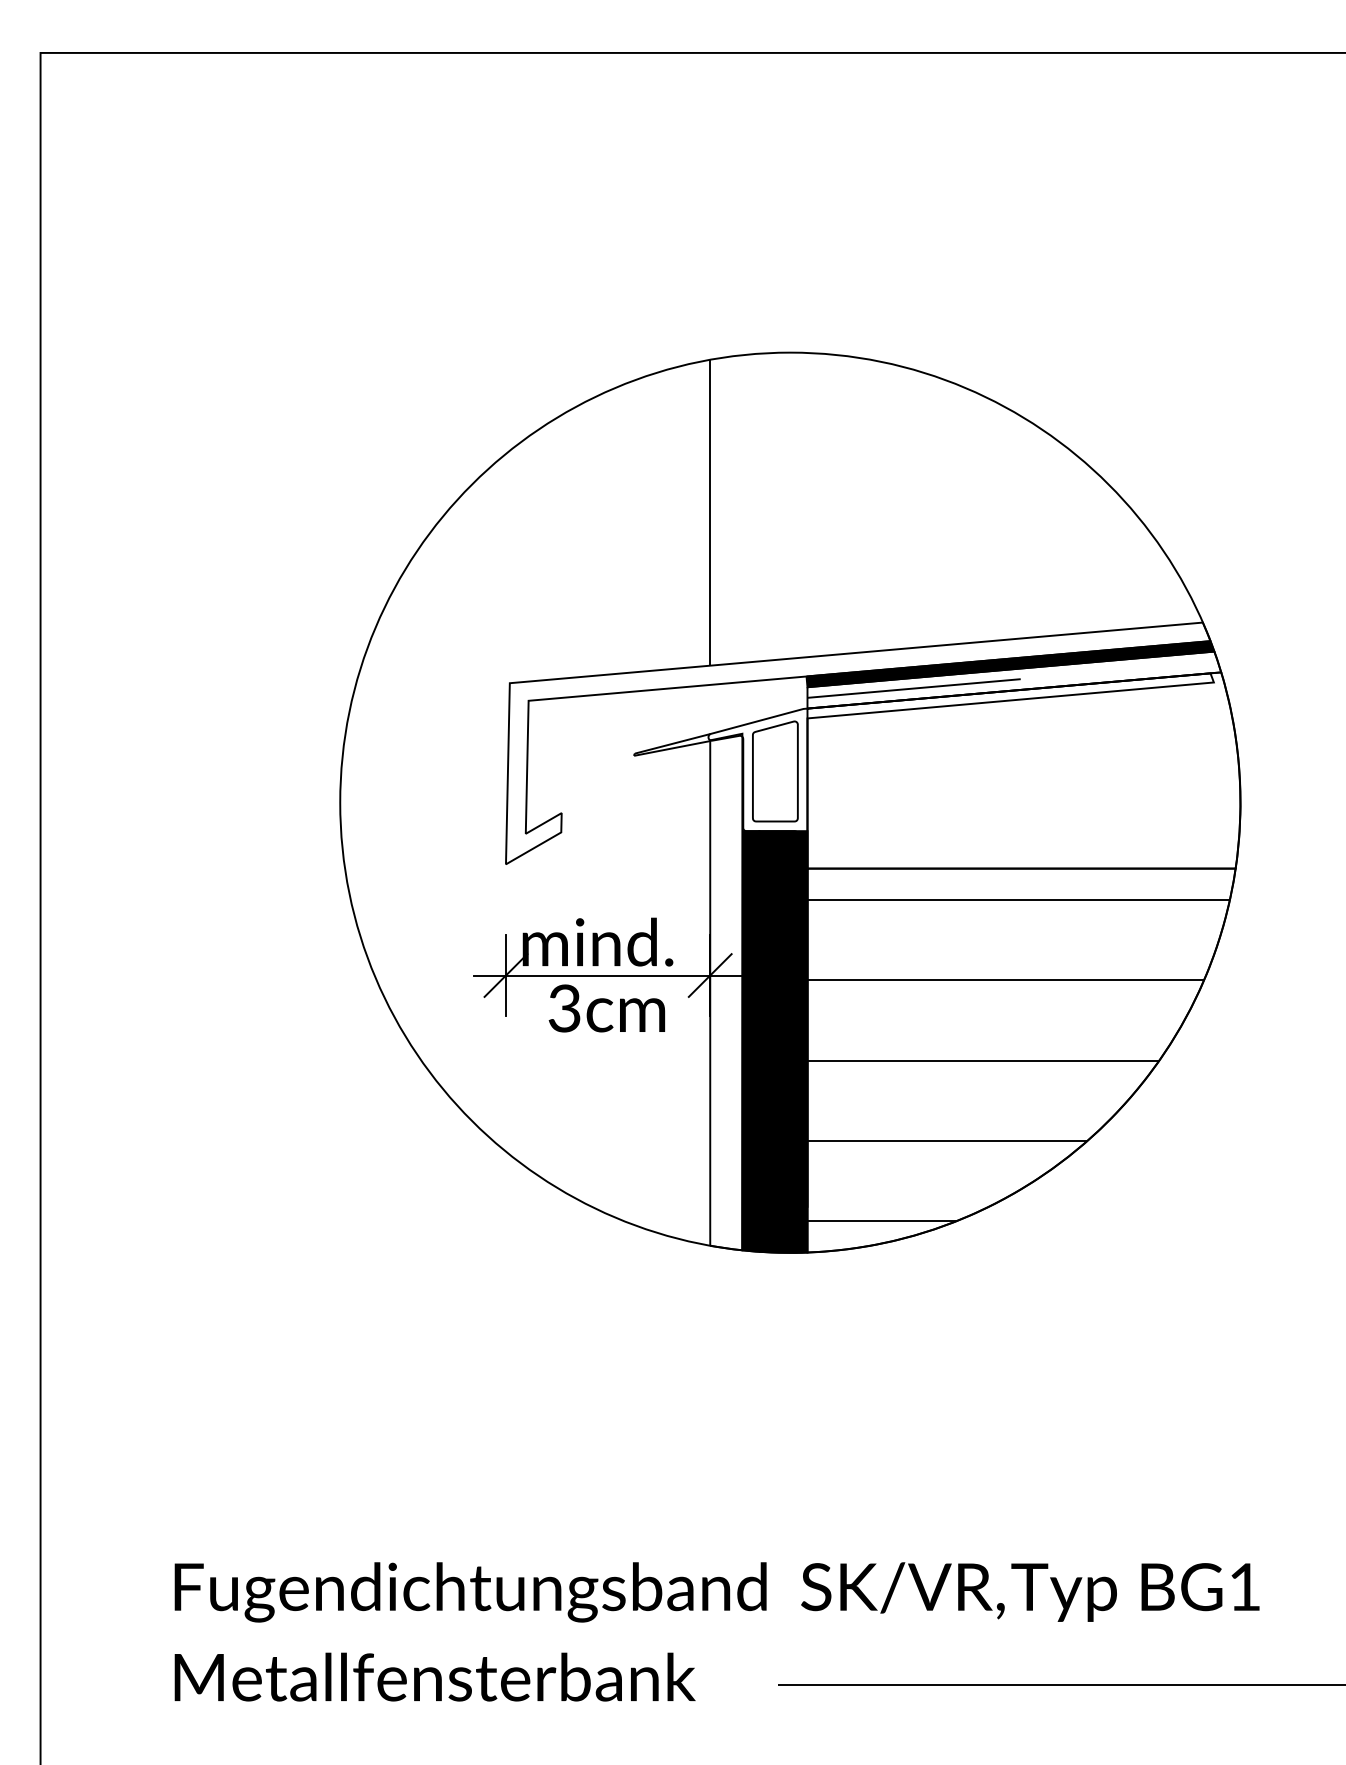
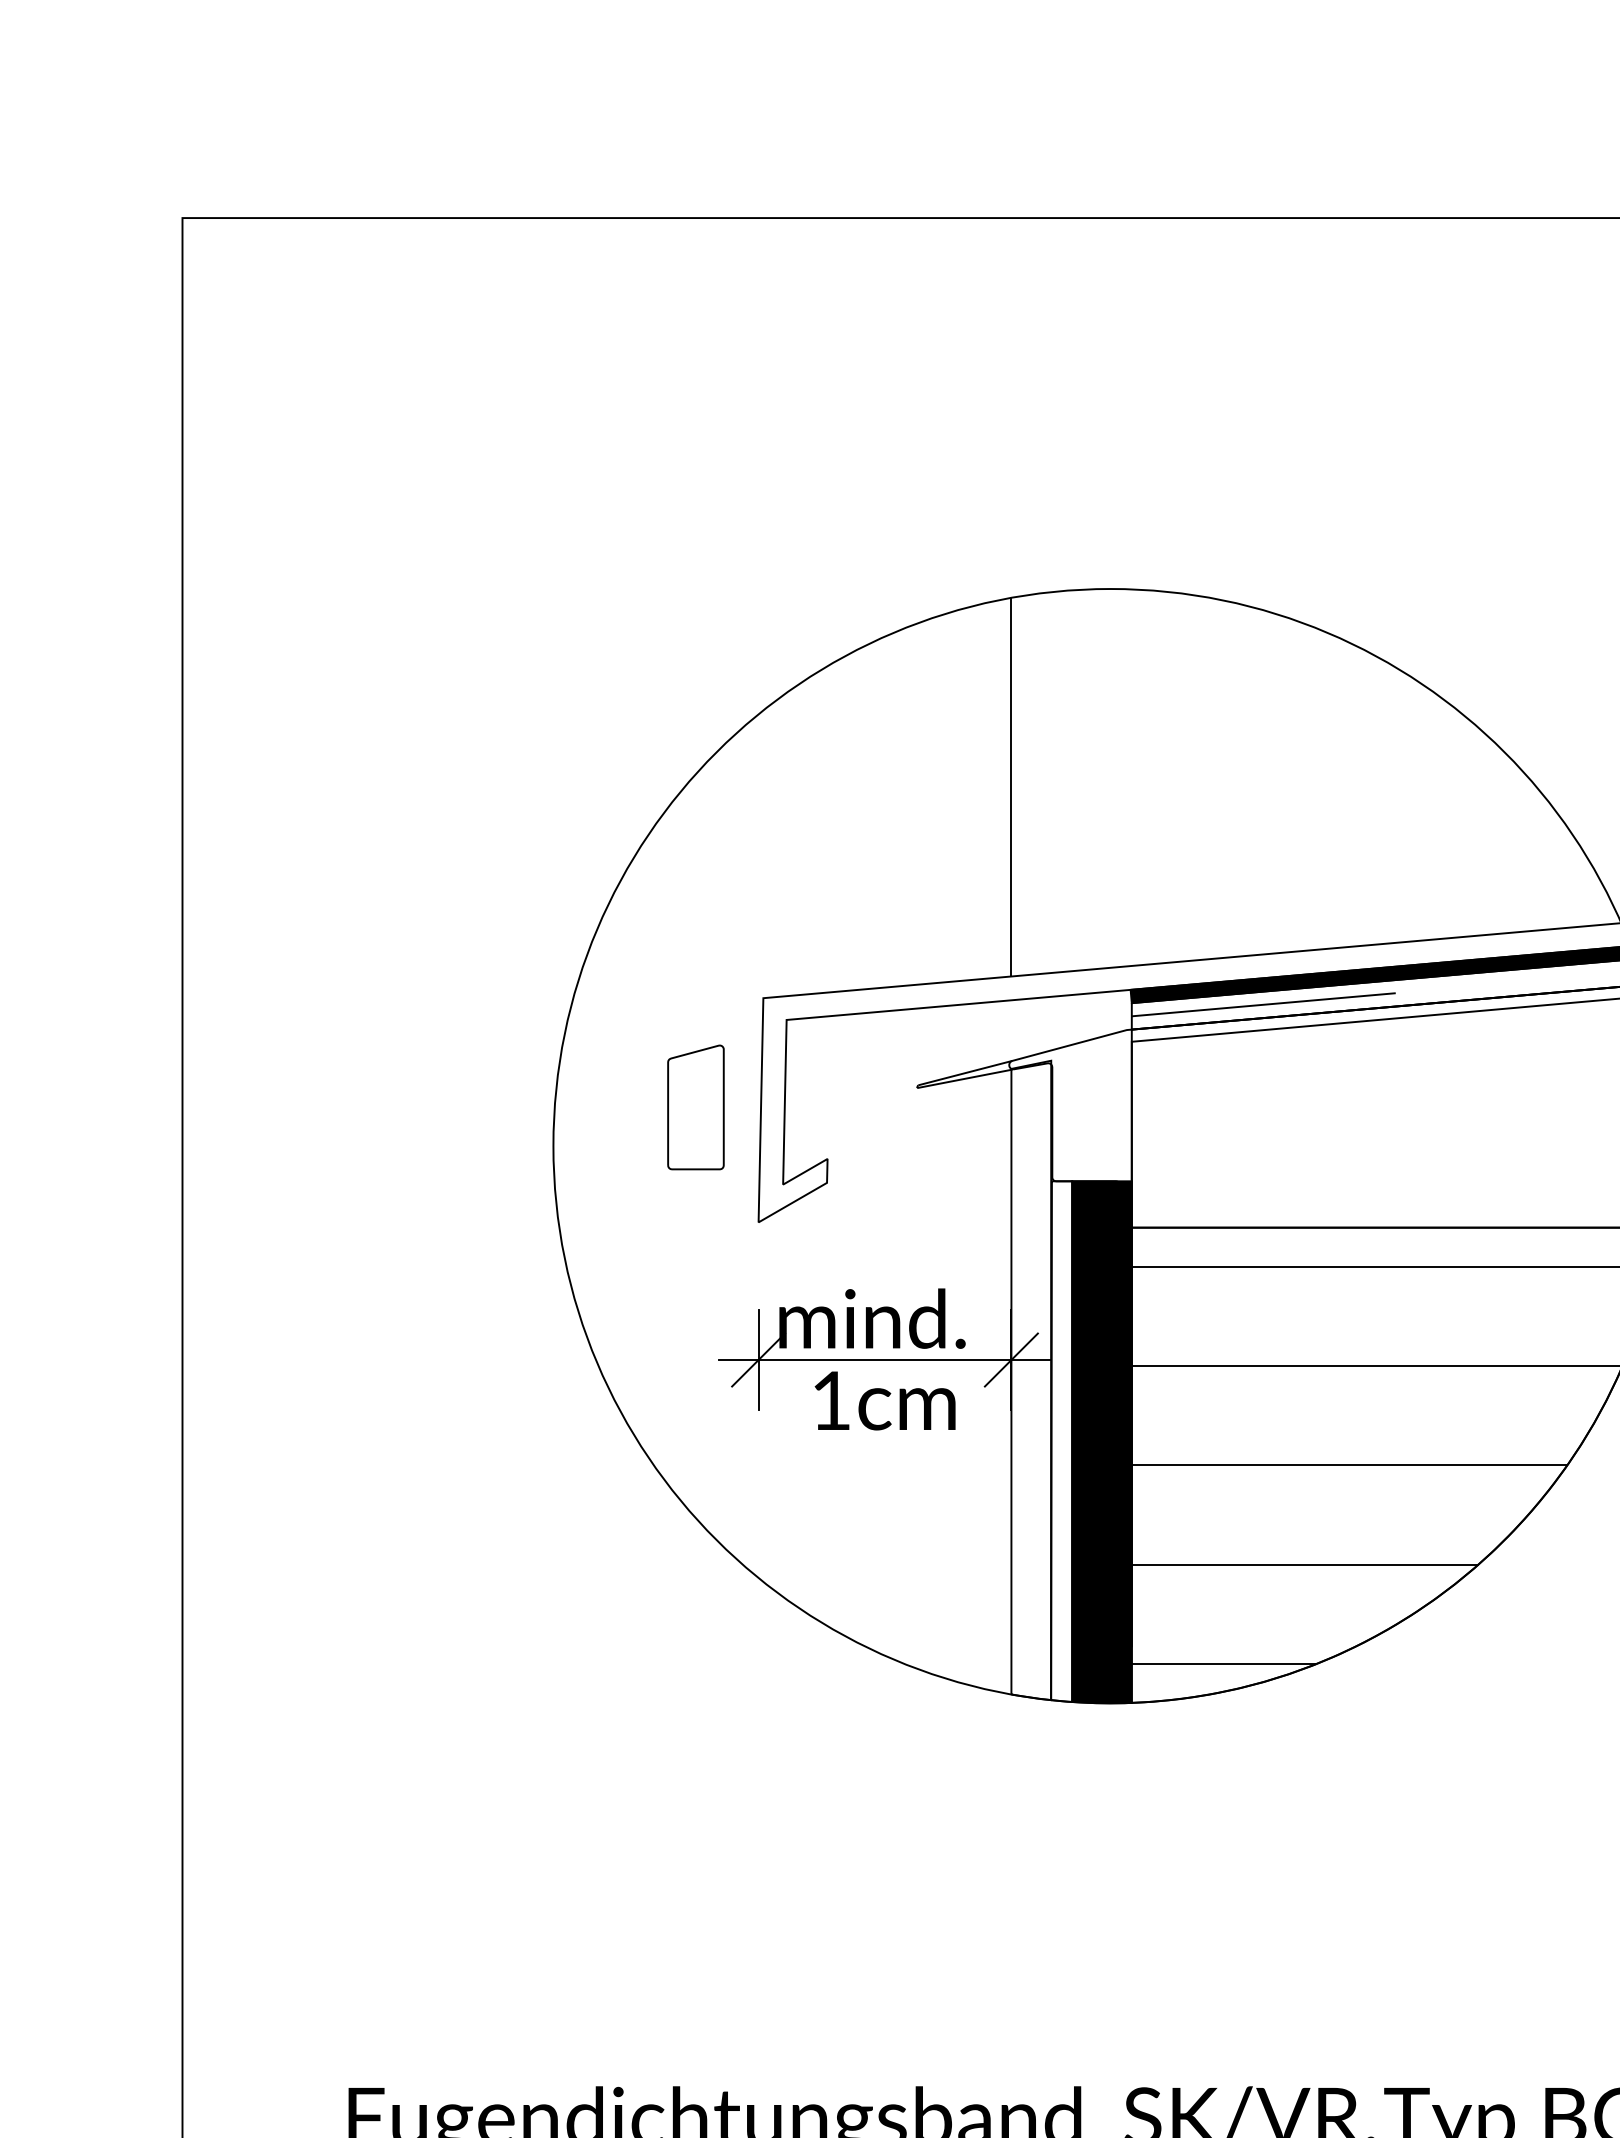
part: (775, 771) -> (696, 1107), moved
text: (564, 1008) -> (831, 1400), 3cm -> 1cm
fill: (750, 1041) -> (1061, 1441), removed

